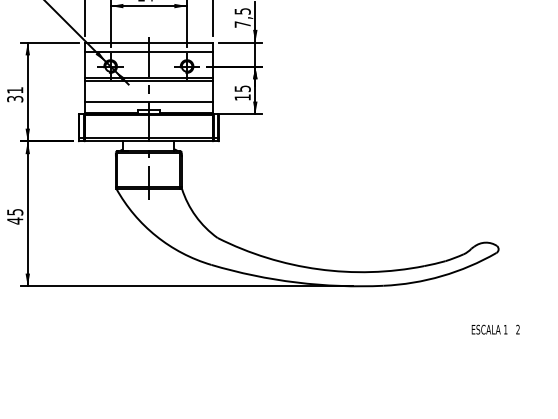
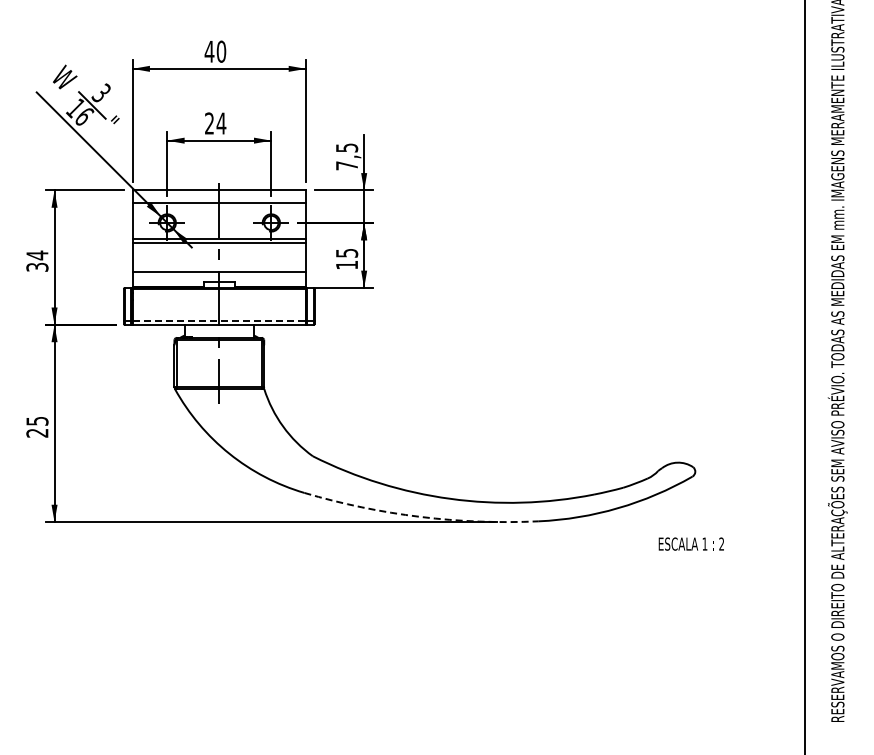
text: (15, 90) -> (37, 255), 31 -> 34
line: (149, 138) -> (219, 320), solid -> dashed
text: (15, 221) -> (37, 433), 45 -> 25
arc: (296, 282) -> (420, 516), solid -> dashed
text: (495, 329) -> (690, 543), moved

